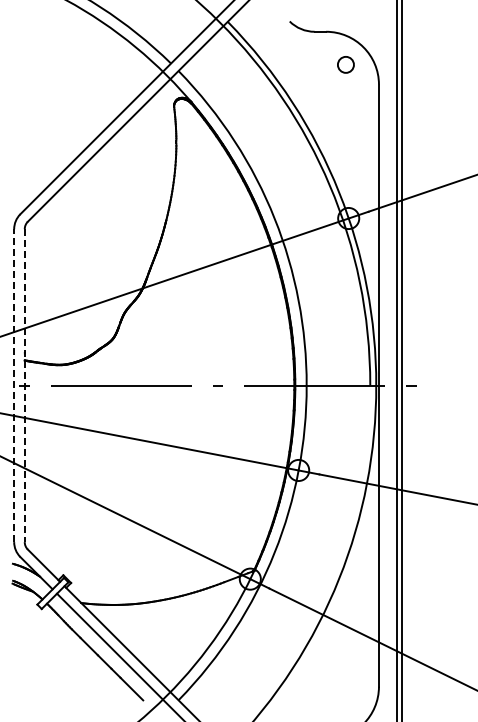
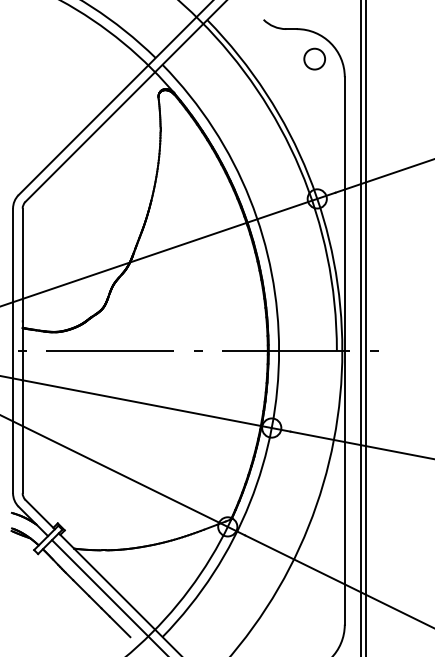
circle: (345, 64) -> (314, 58), size x1.43
line: (14, 385) -> (13, 350), dashed -> solid
line: (24, 386) -> (22, 351), dashed -> solid

